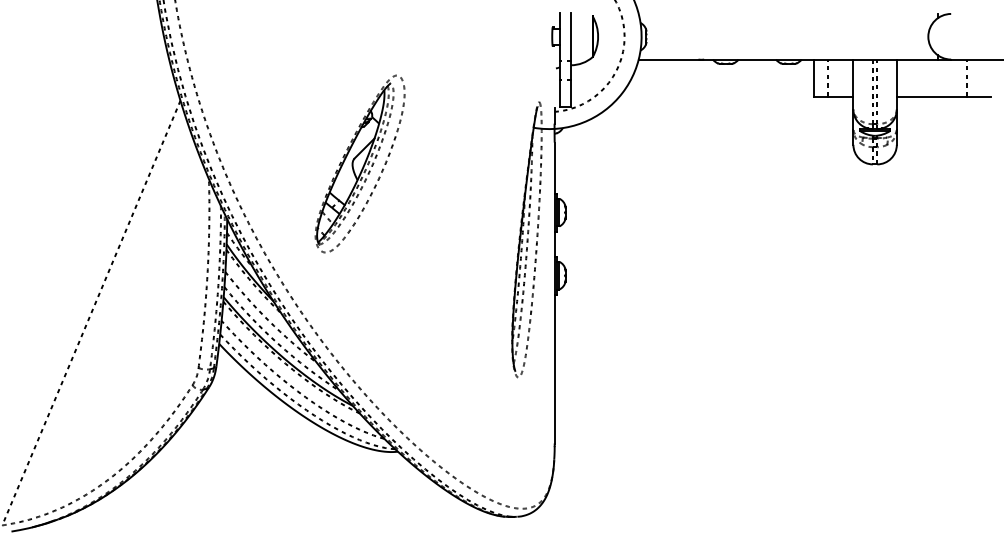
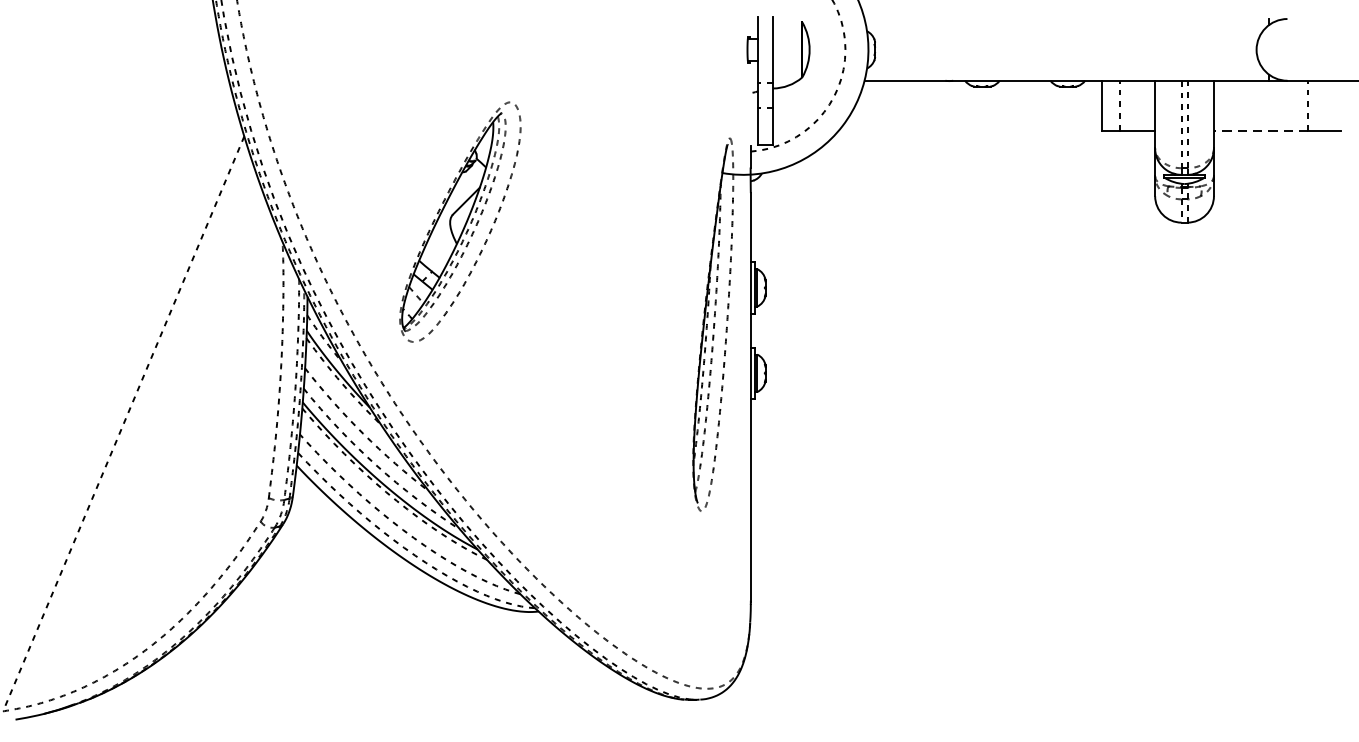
line: (931, 96) -> (1260, 130), solid -> dashed
part: (359, 163) -> (459, 221), moved

